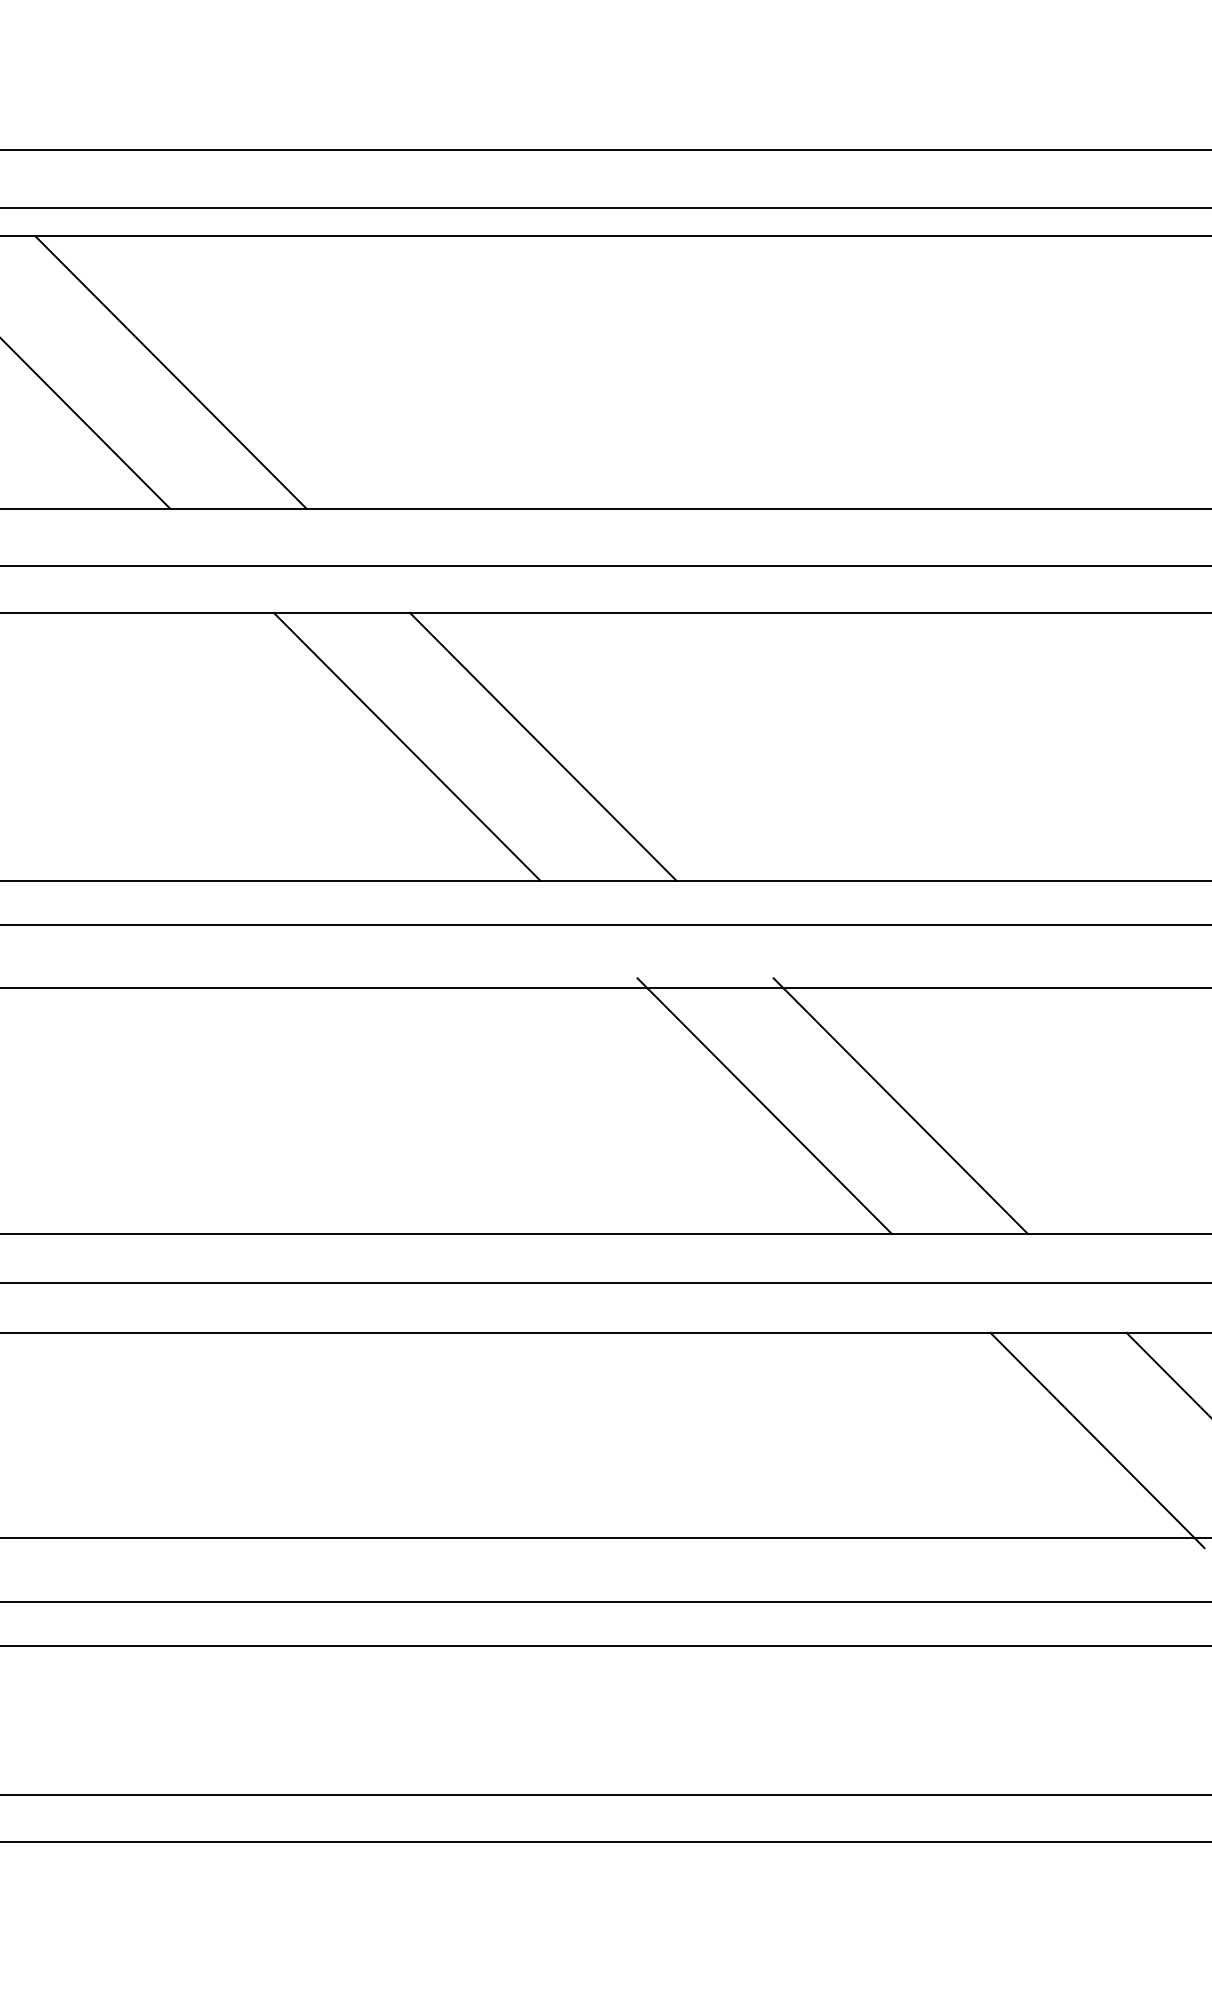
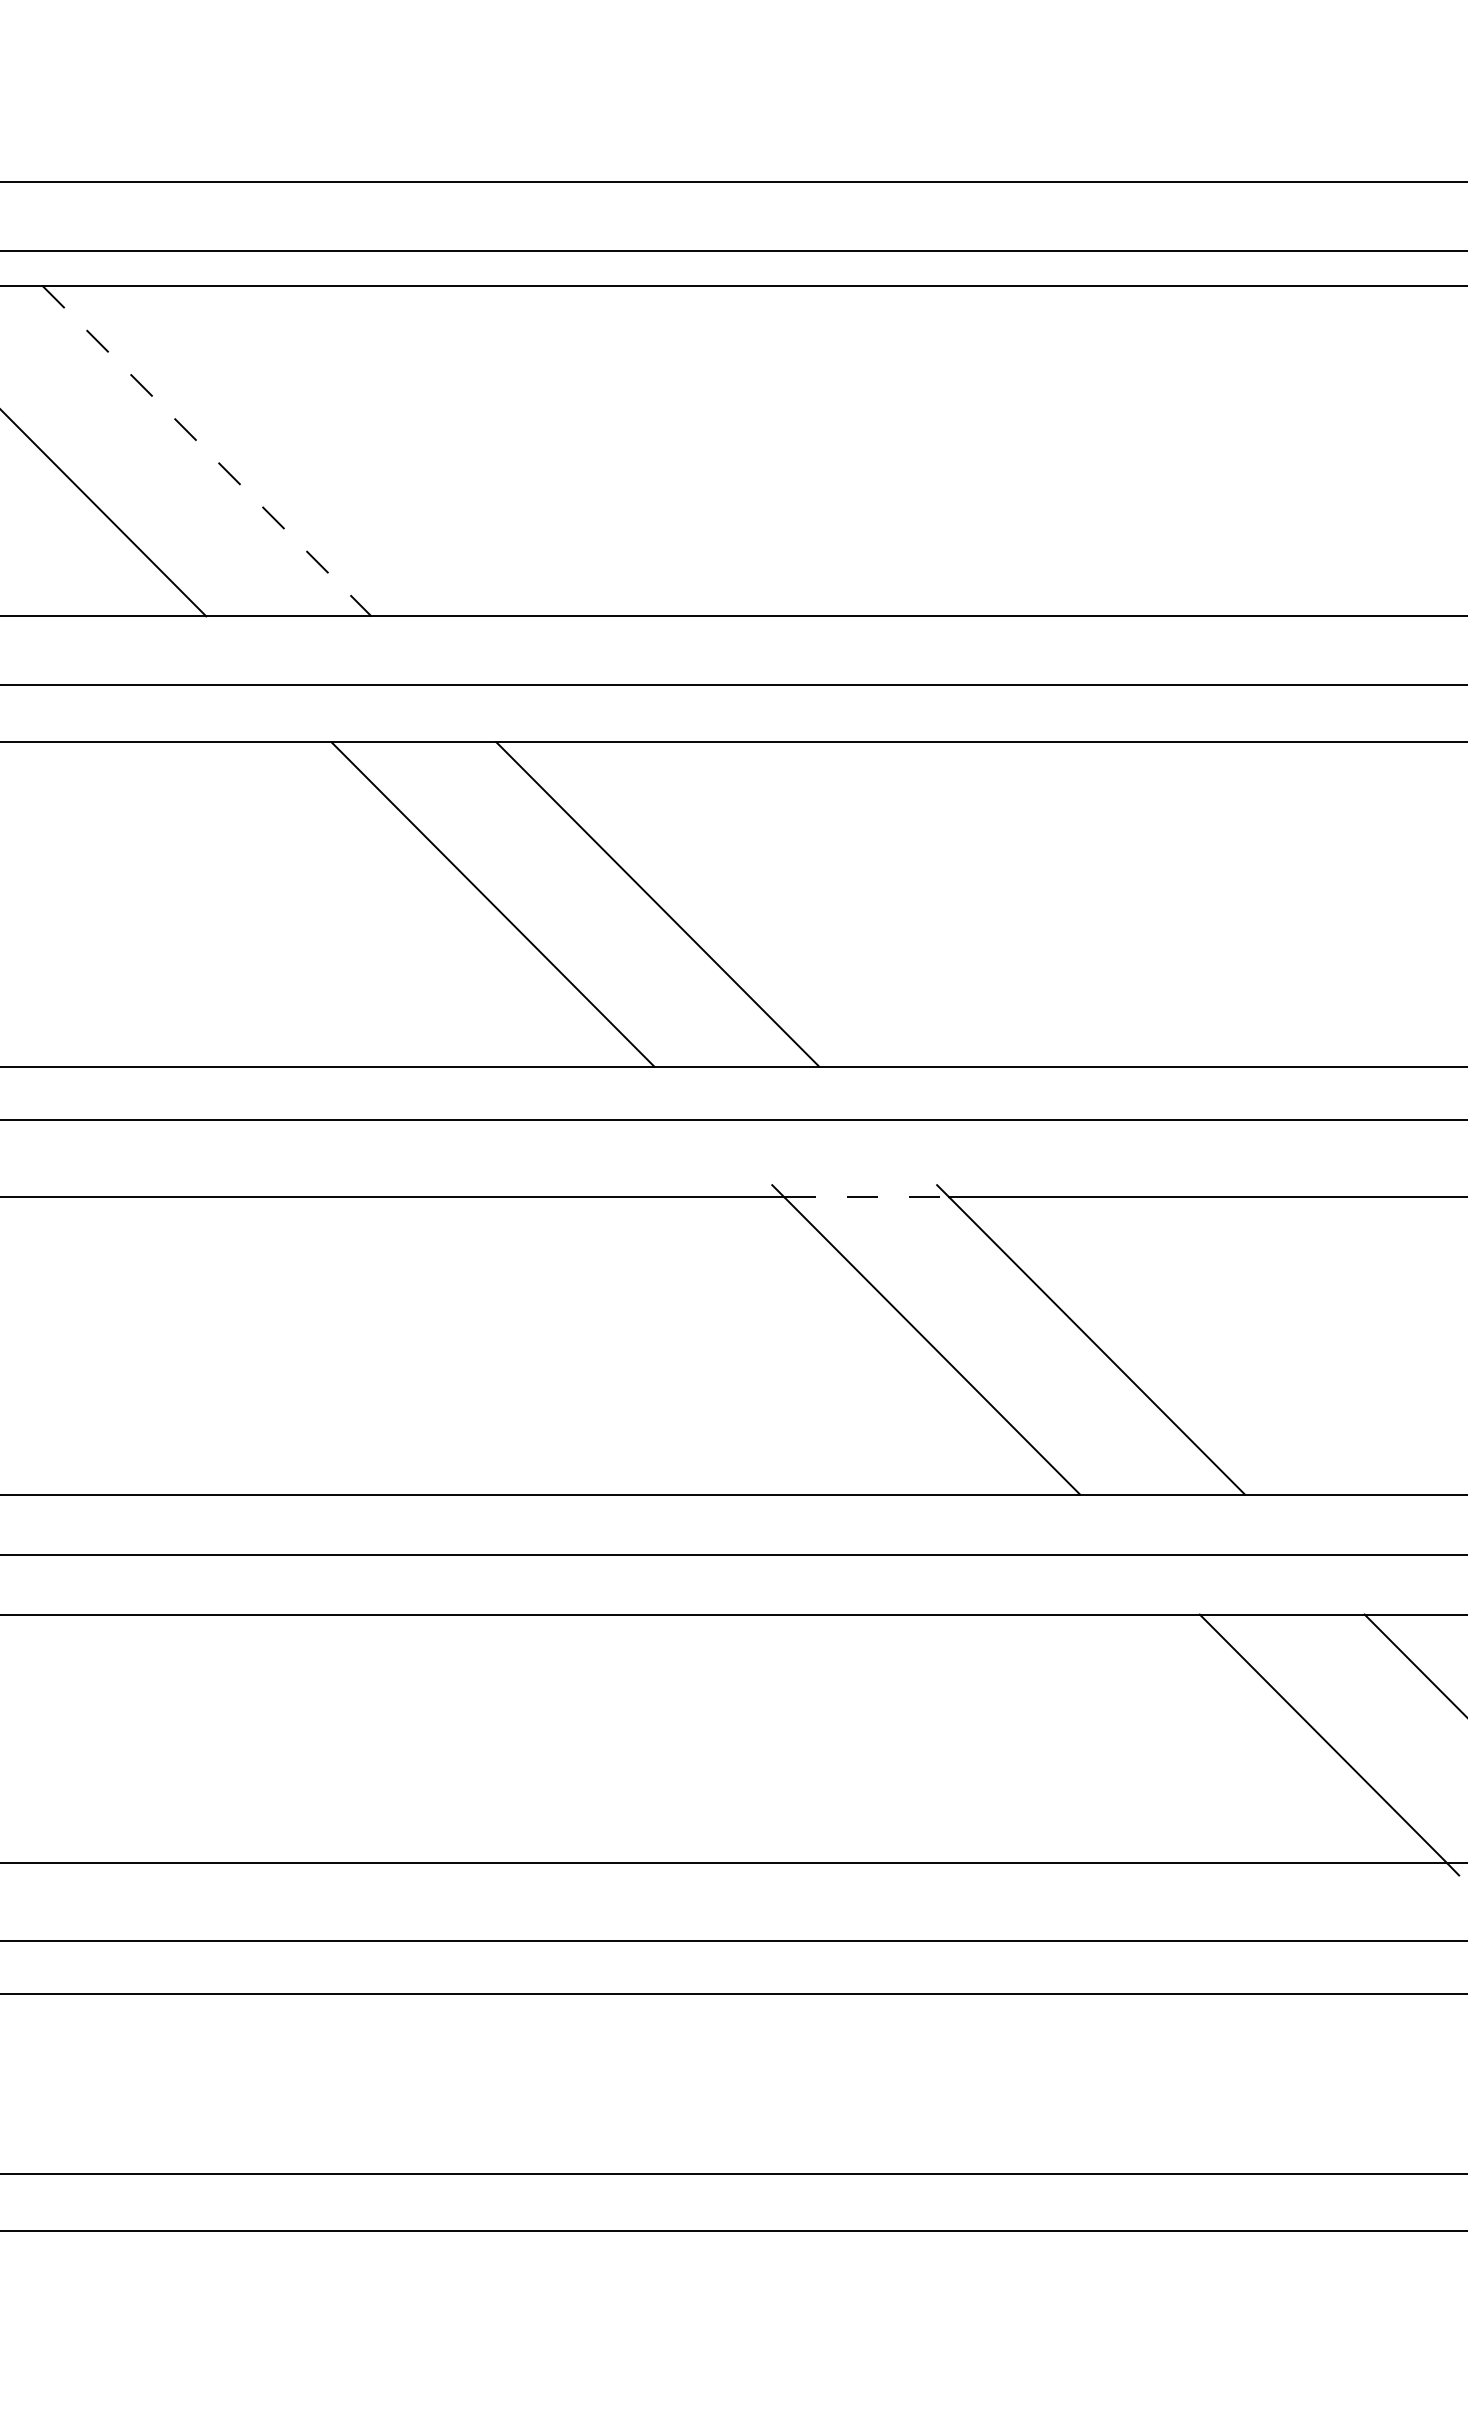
line: (171, 372) -> (207, 451), solid -> dashed
line: (716, 988) -> (867, 1197), solid -> dashed

